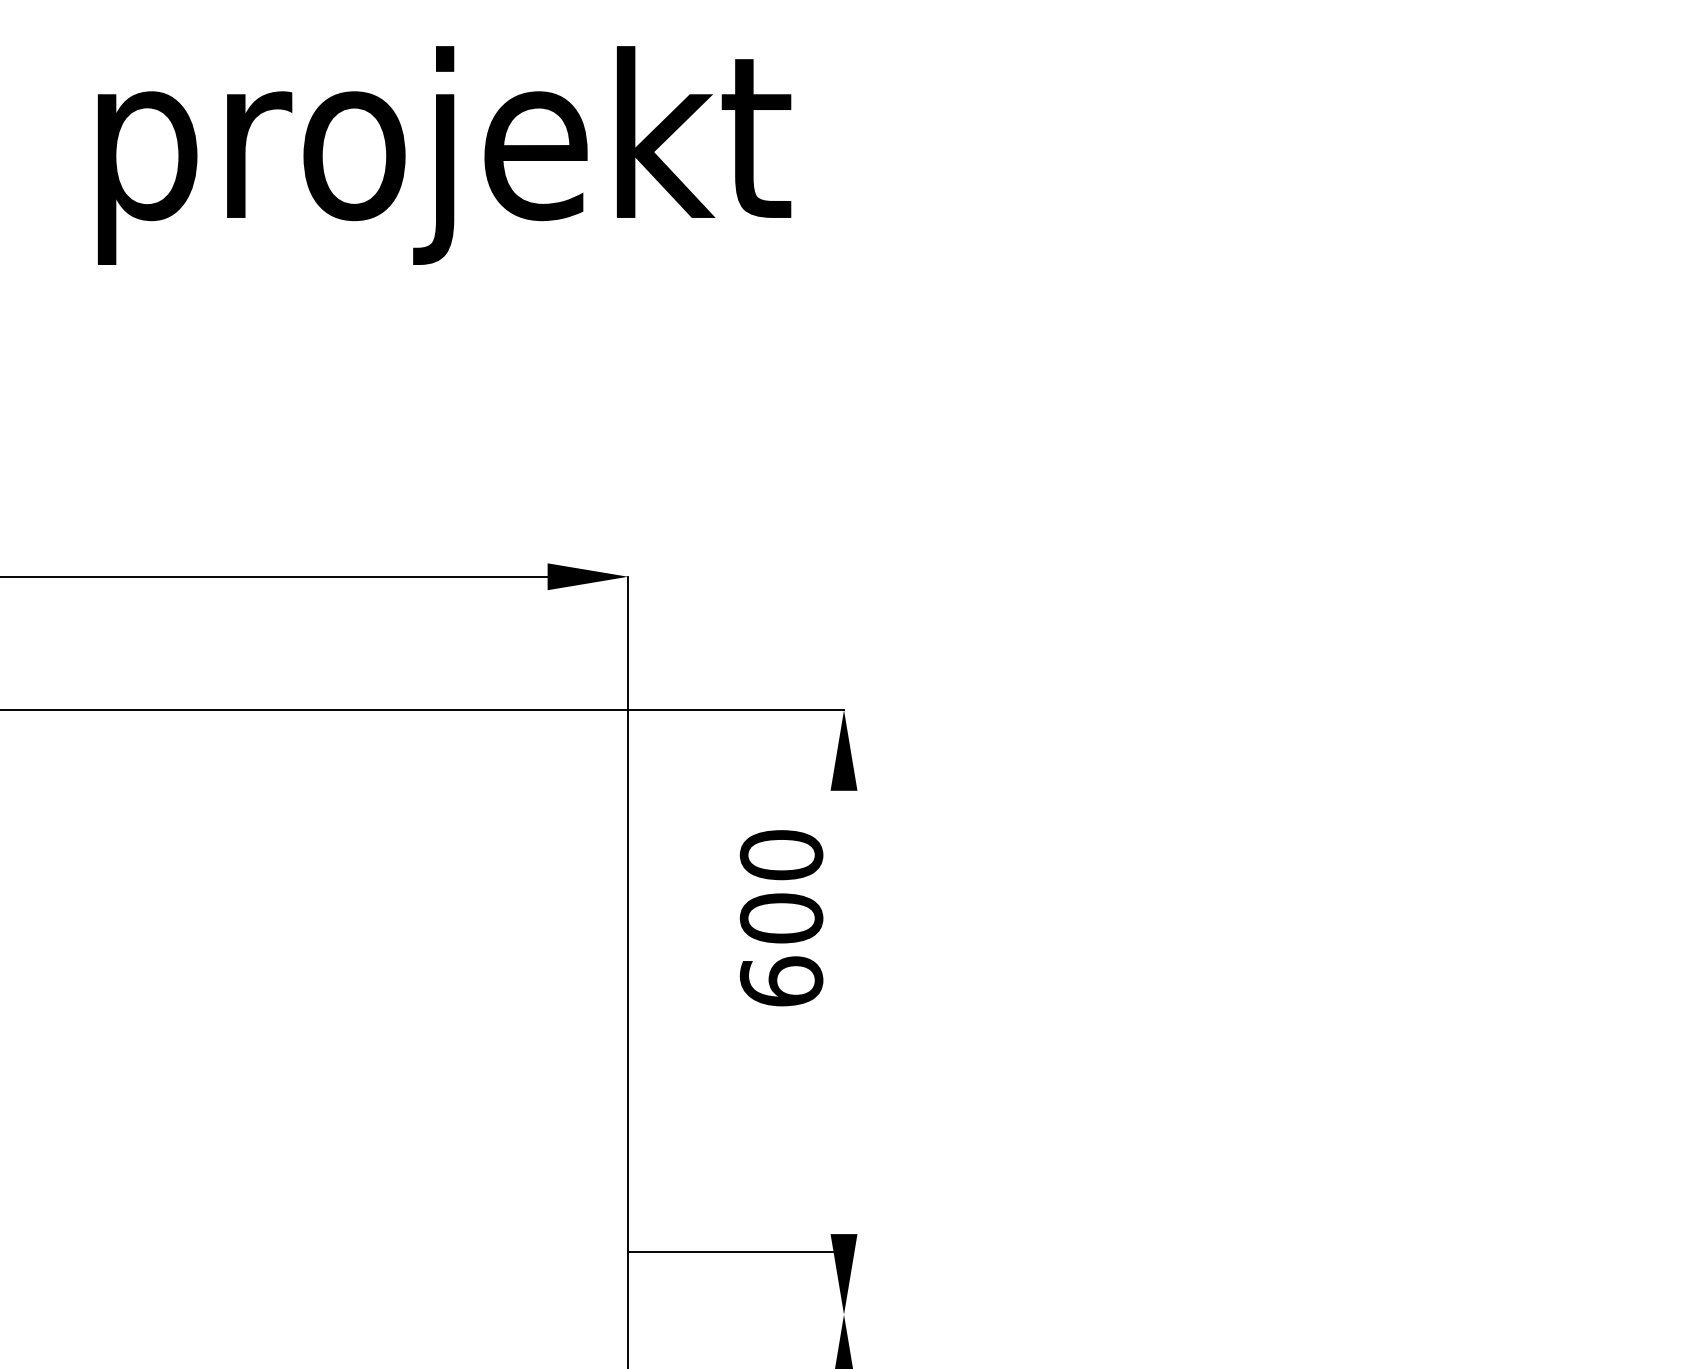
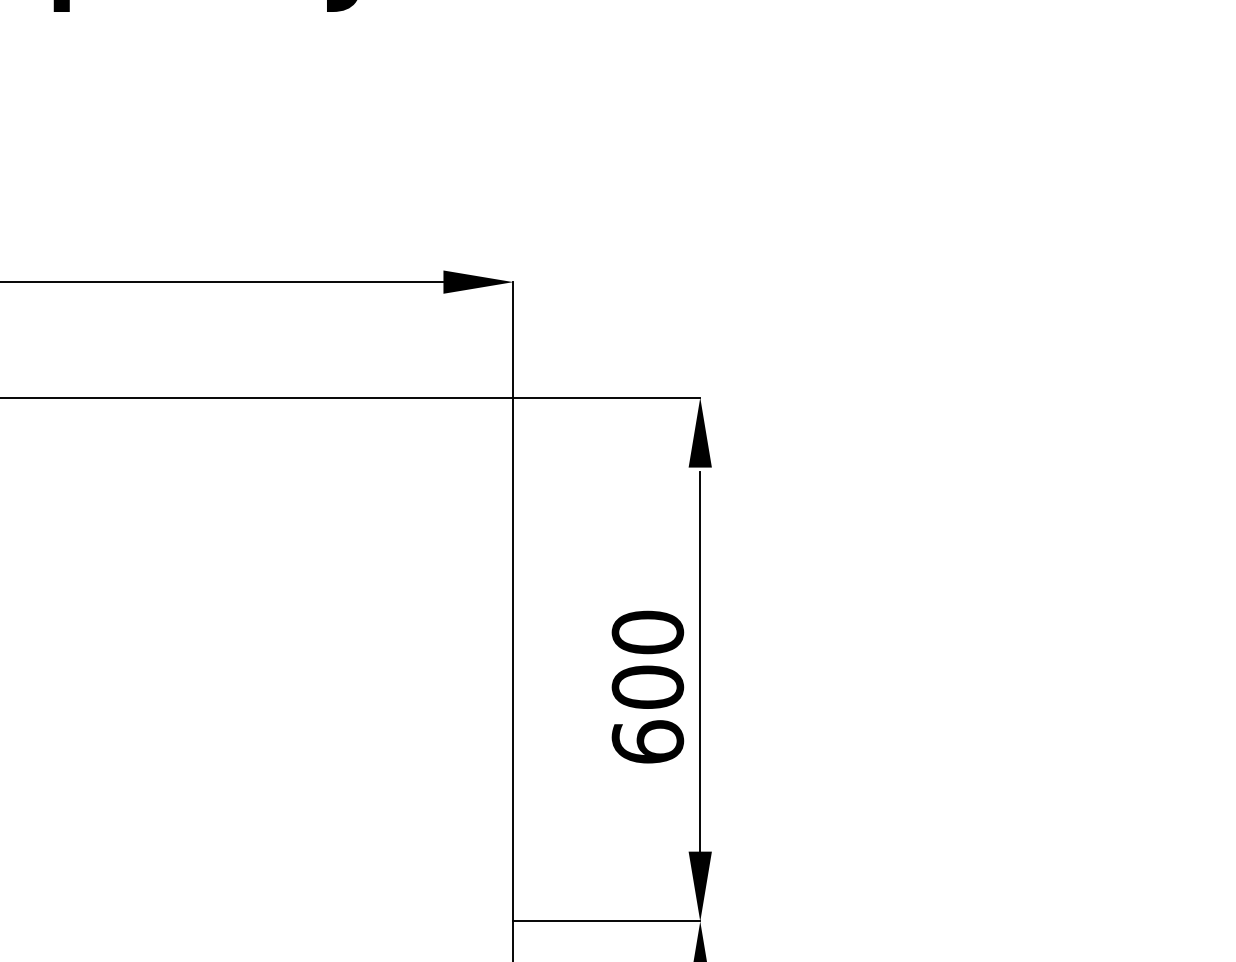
text: (781, 918) -> (647, 687), moved
line: (844, 1014) -> (700, 661), added
line: (736, 1251) -> (607, 921), moved

